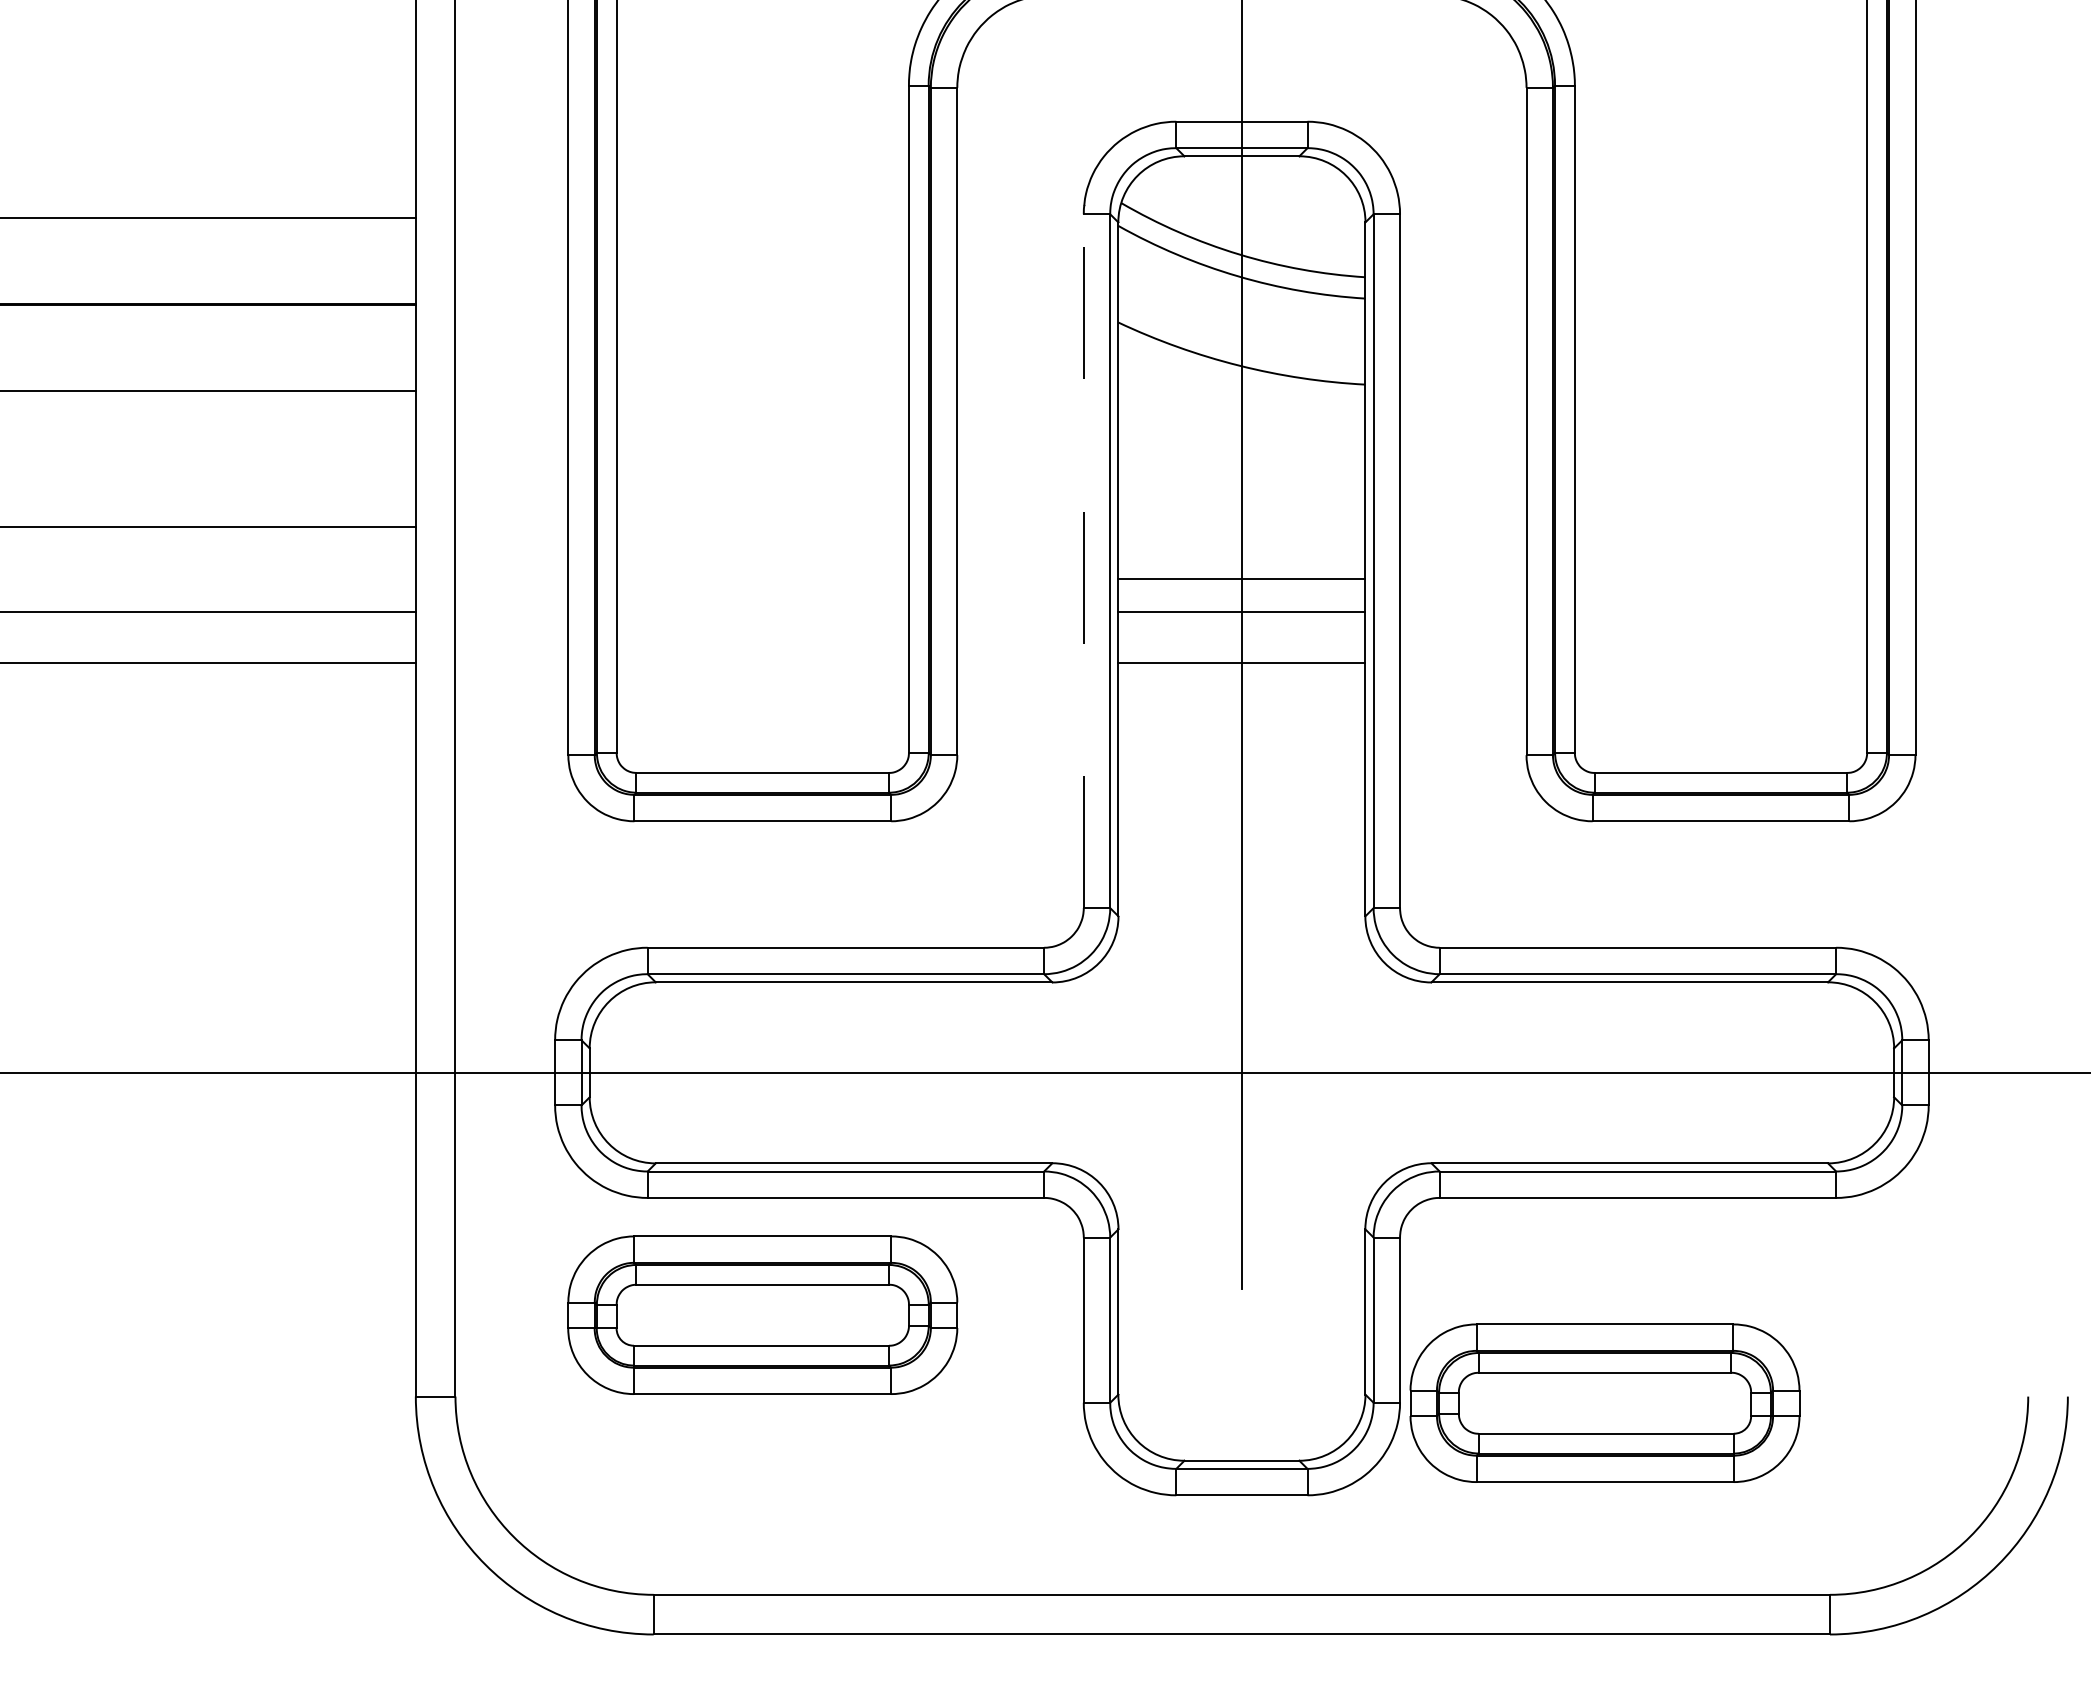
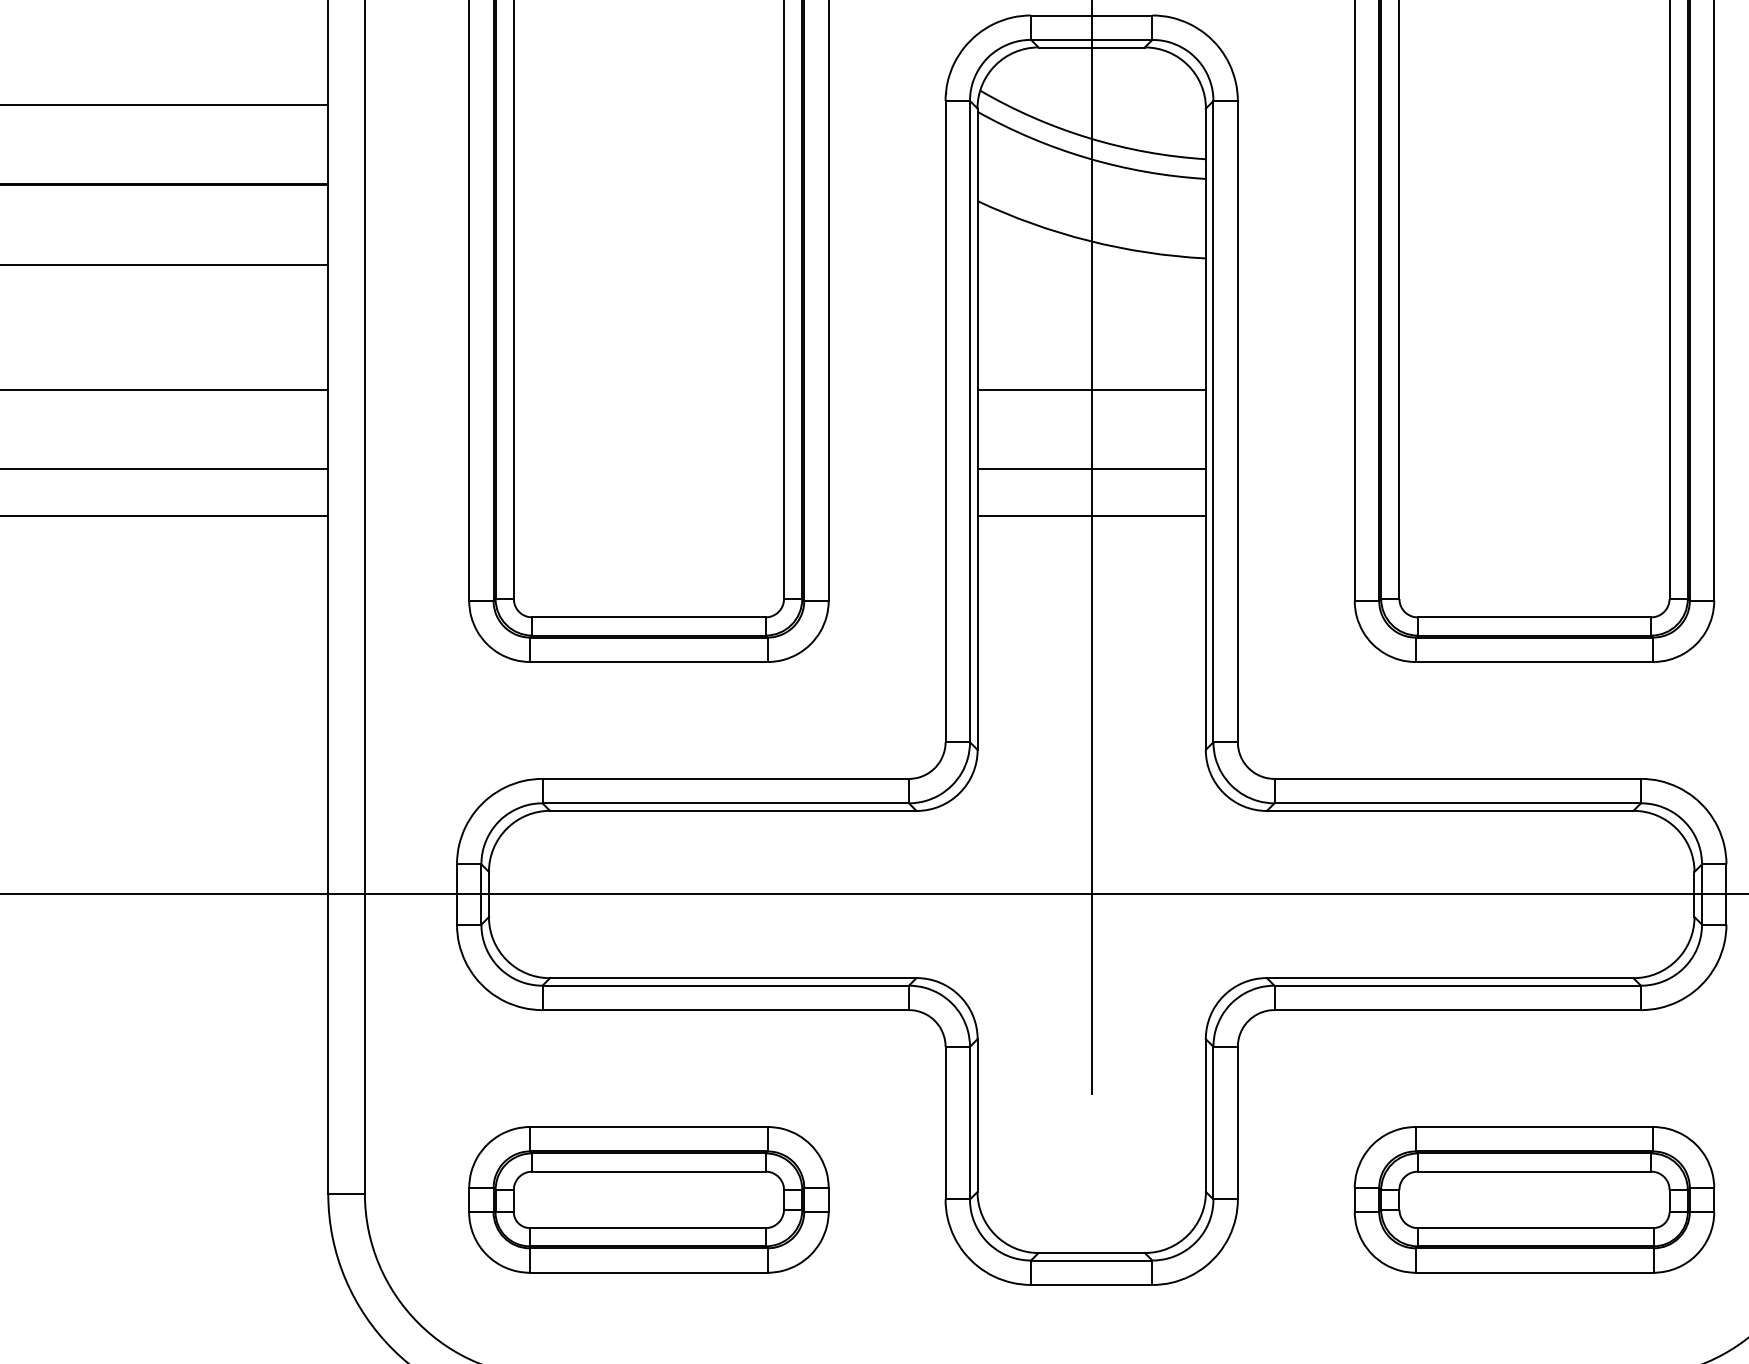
line: (1083, 561) -> (945, 421), dashed -> solid
line: (1241, 578) -> (1091, 389), moved
part: (762, 1314) -> (648, 1199), moved
part: (1604, 1402) -> (1534, 1199), moved

